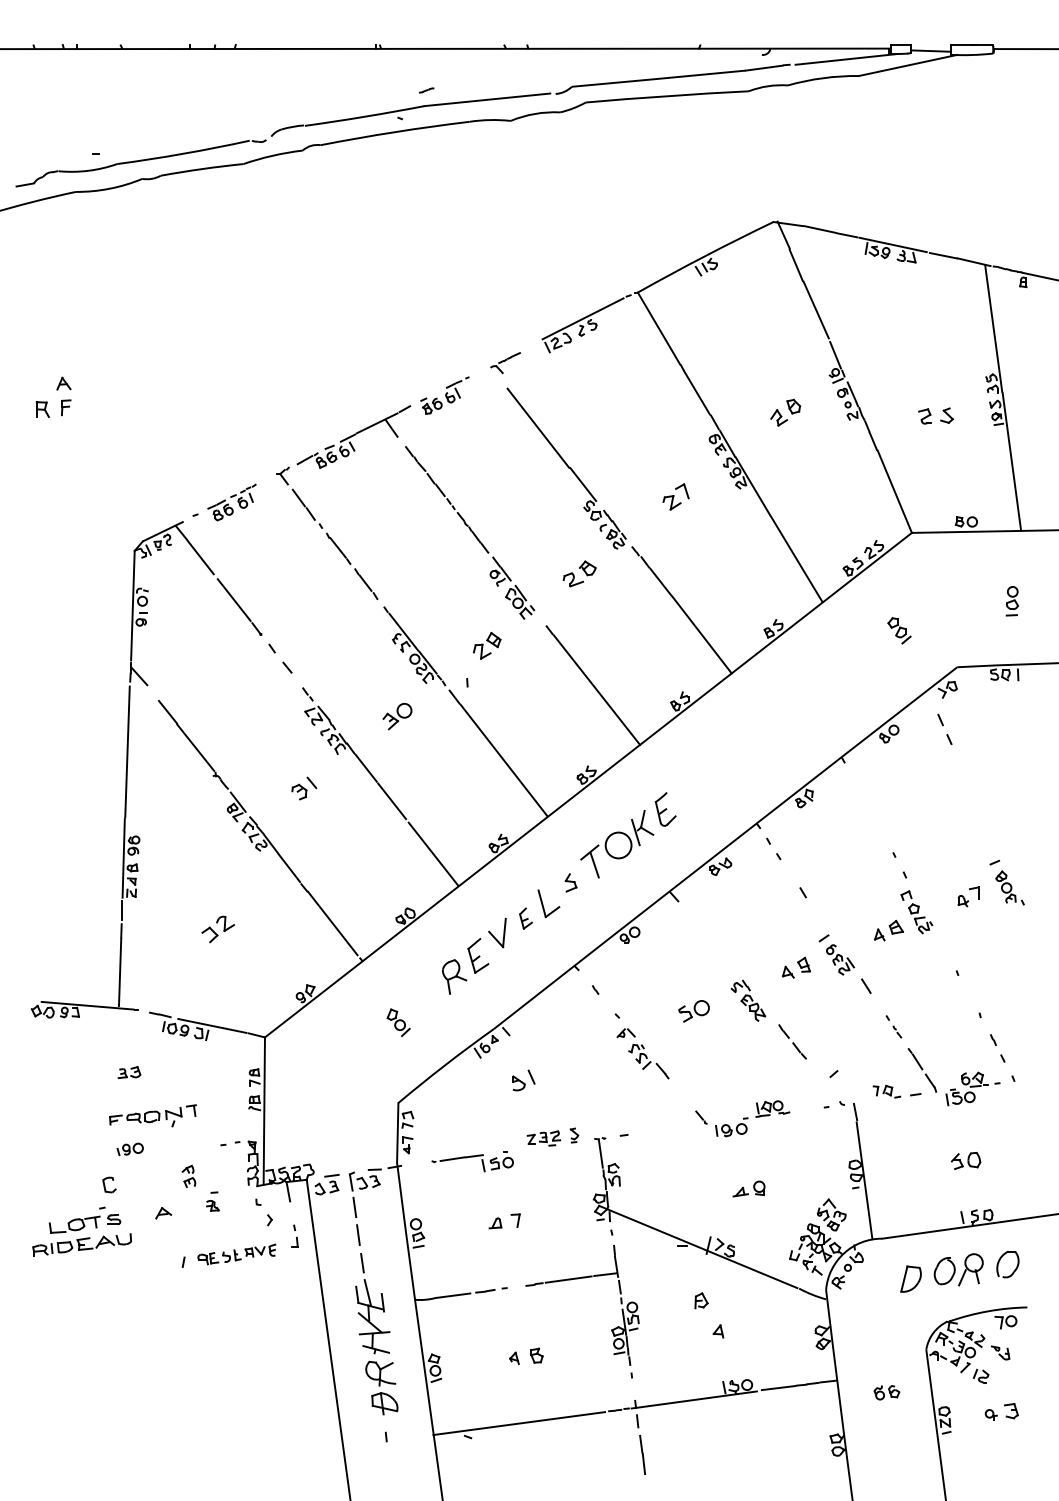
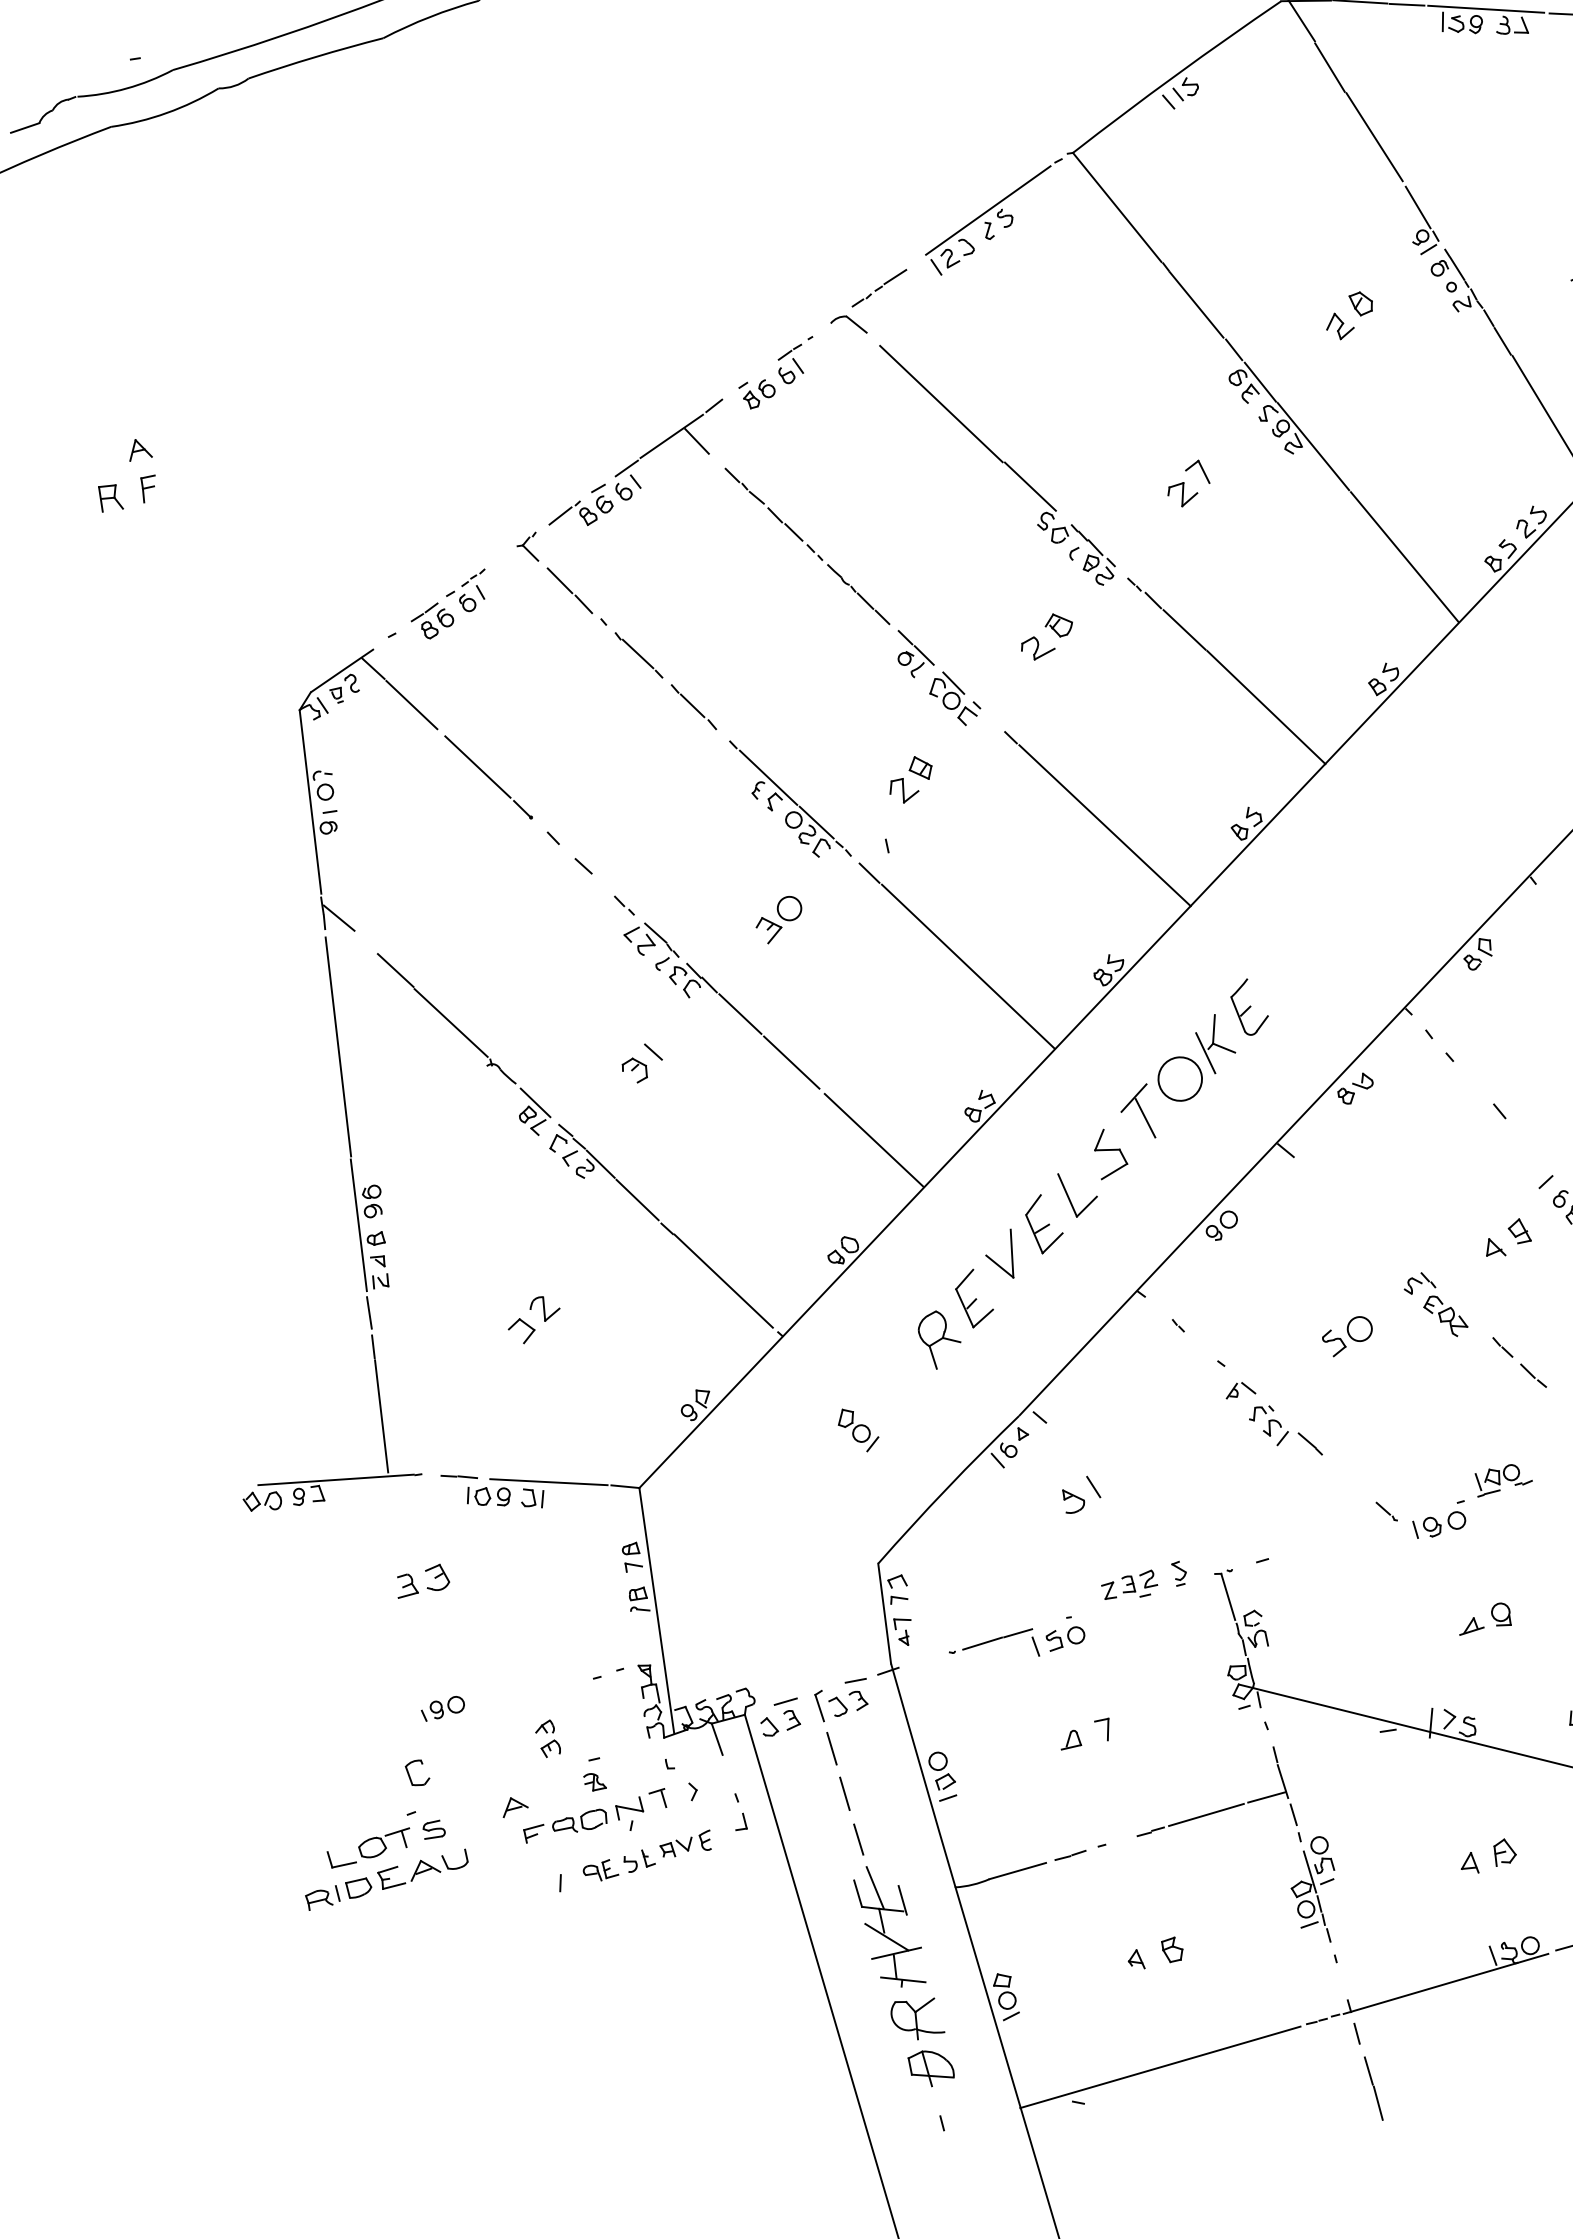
part: (505, 362) -> (870, 302), size x1.67
part: (570, 882) -> (1109, 1152), size x1.67
part: (525, 918) -> (1043, 1224), size x1.67
part: (129, 1072) -> (422, 1580), size x1.43
part: (152, 1115) -> (594, 1817), moved
part: (701, 1300) -> (1504, 1851), moved

